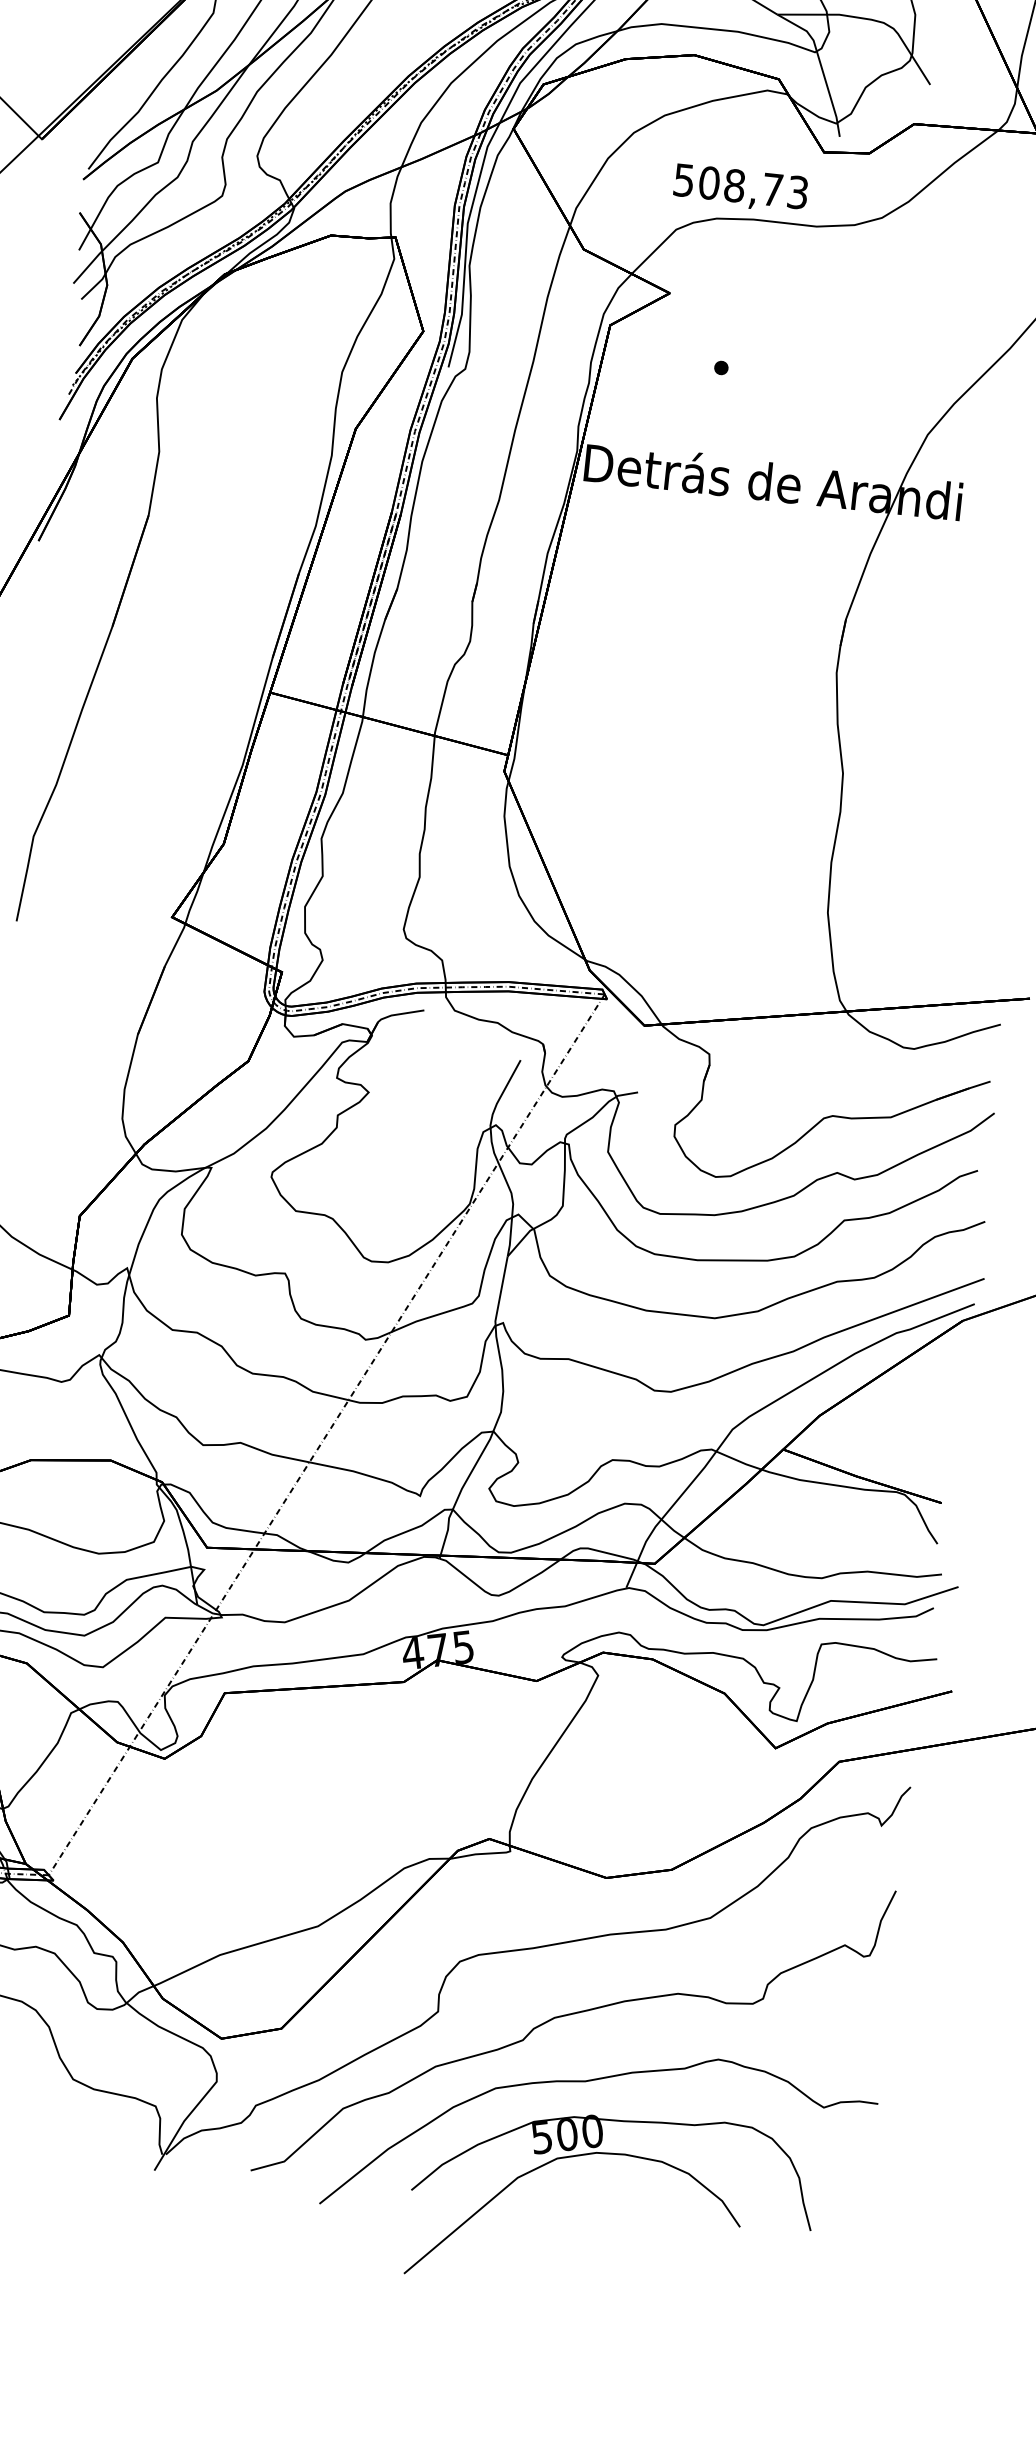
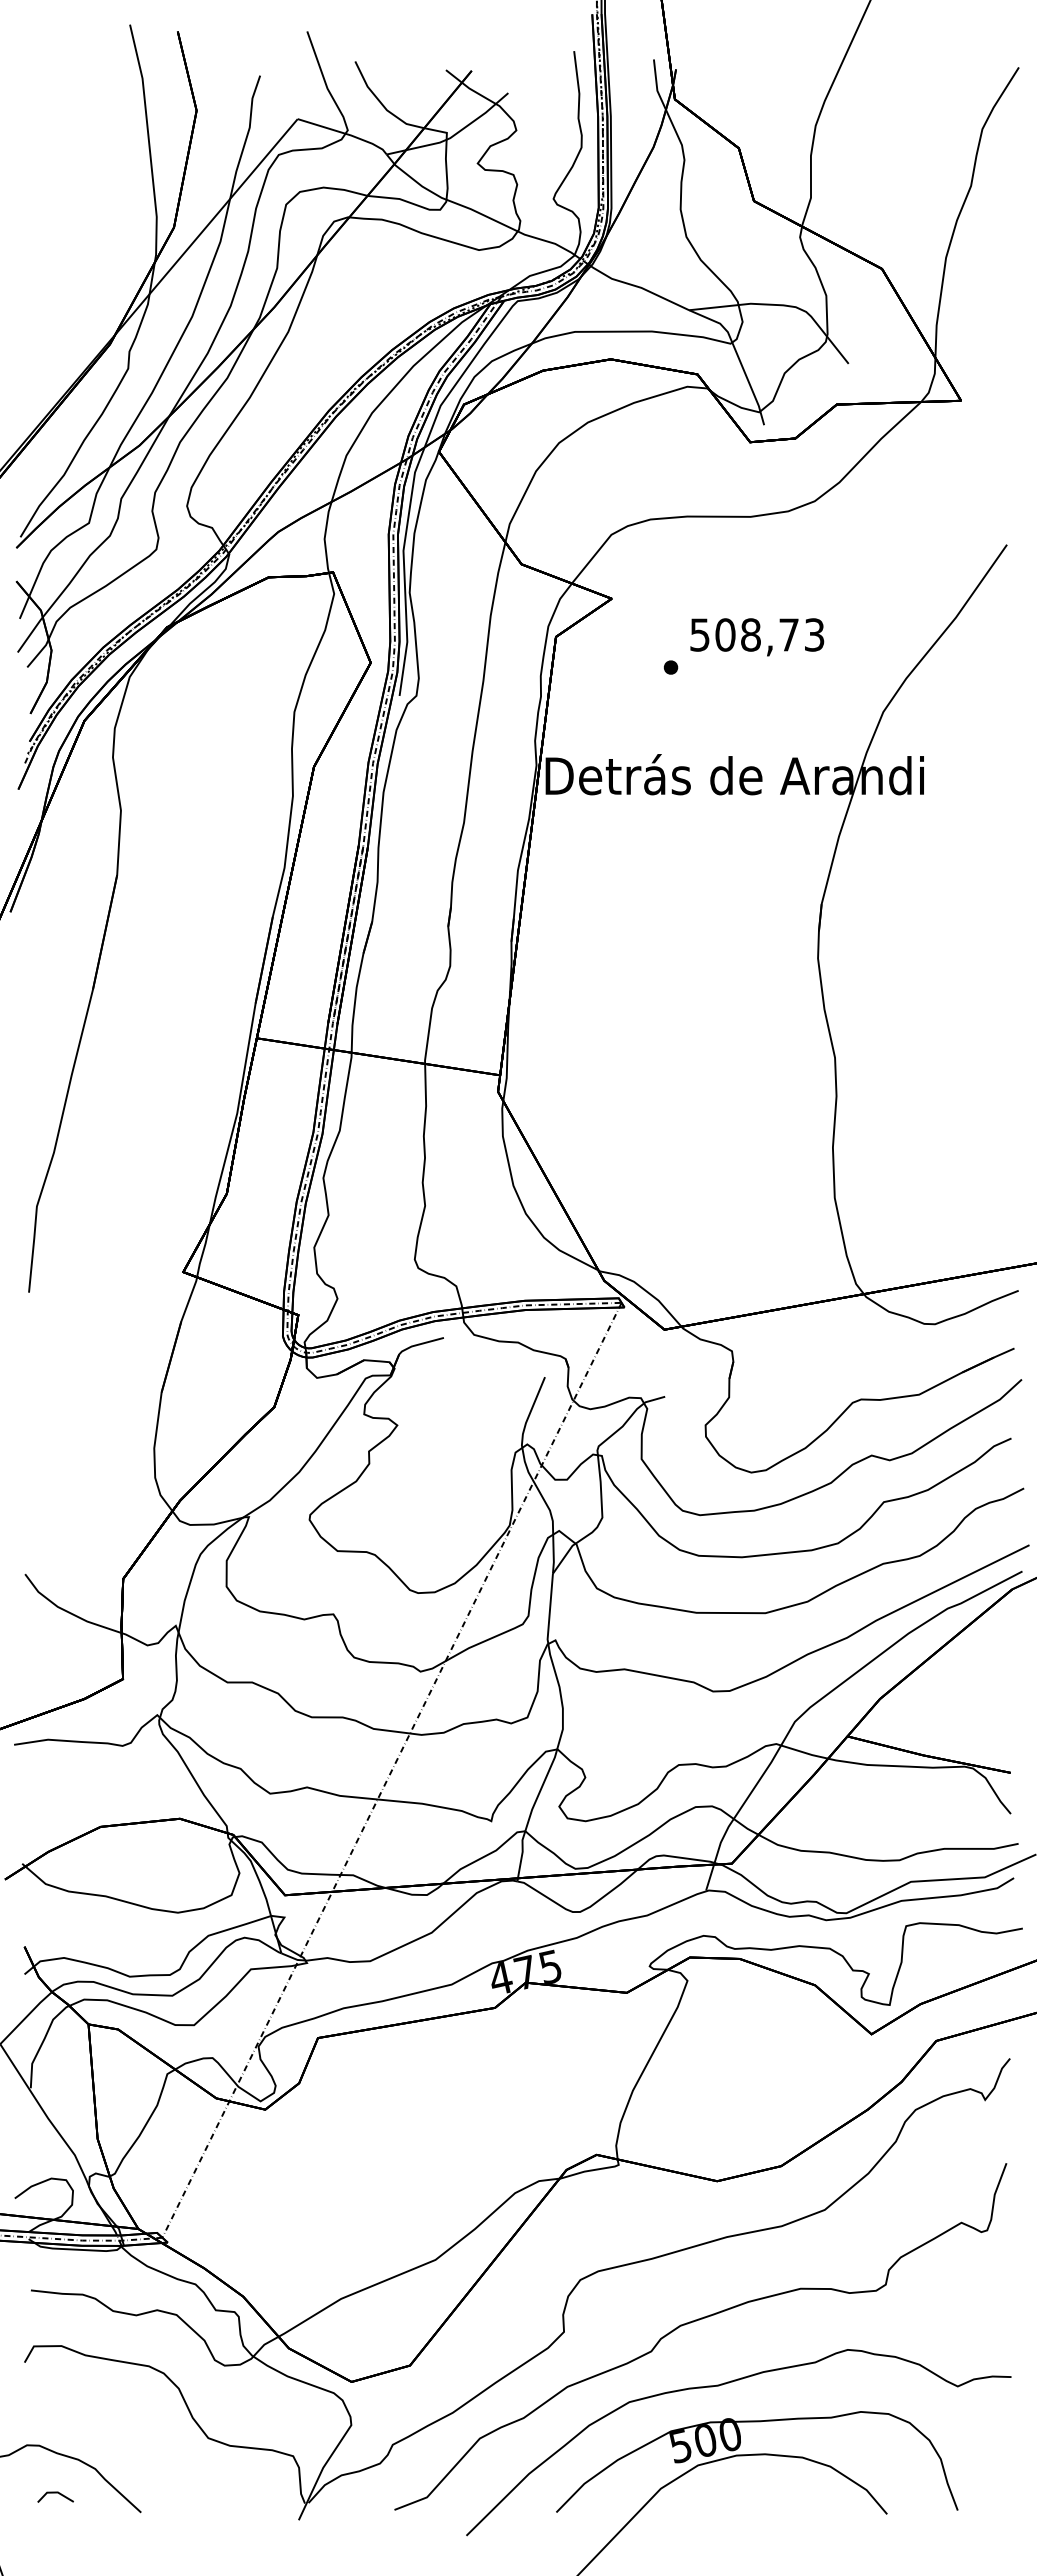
text: (741, 188) -> (757, 637), moved

